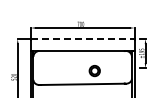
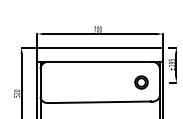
line: (83, 39) -> (101, 47), dashed -> solid
part: (94, 71) -> (141, 83), moved

